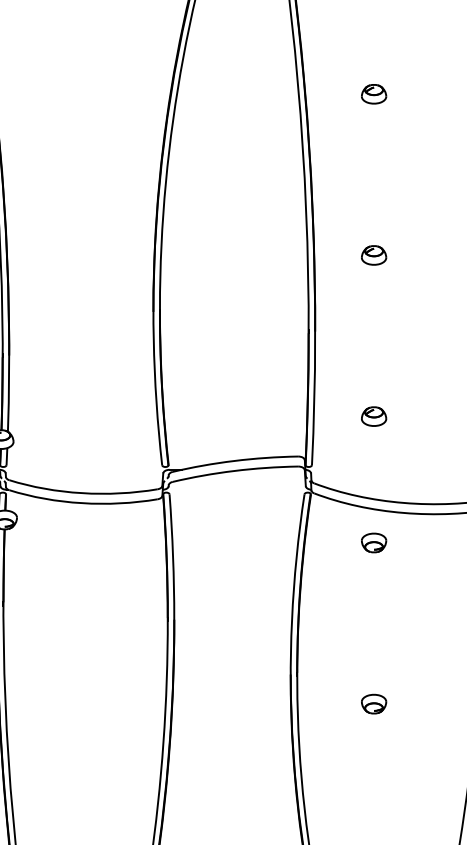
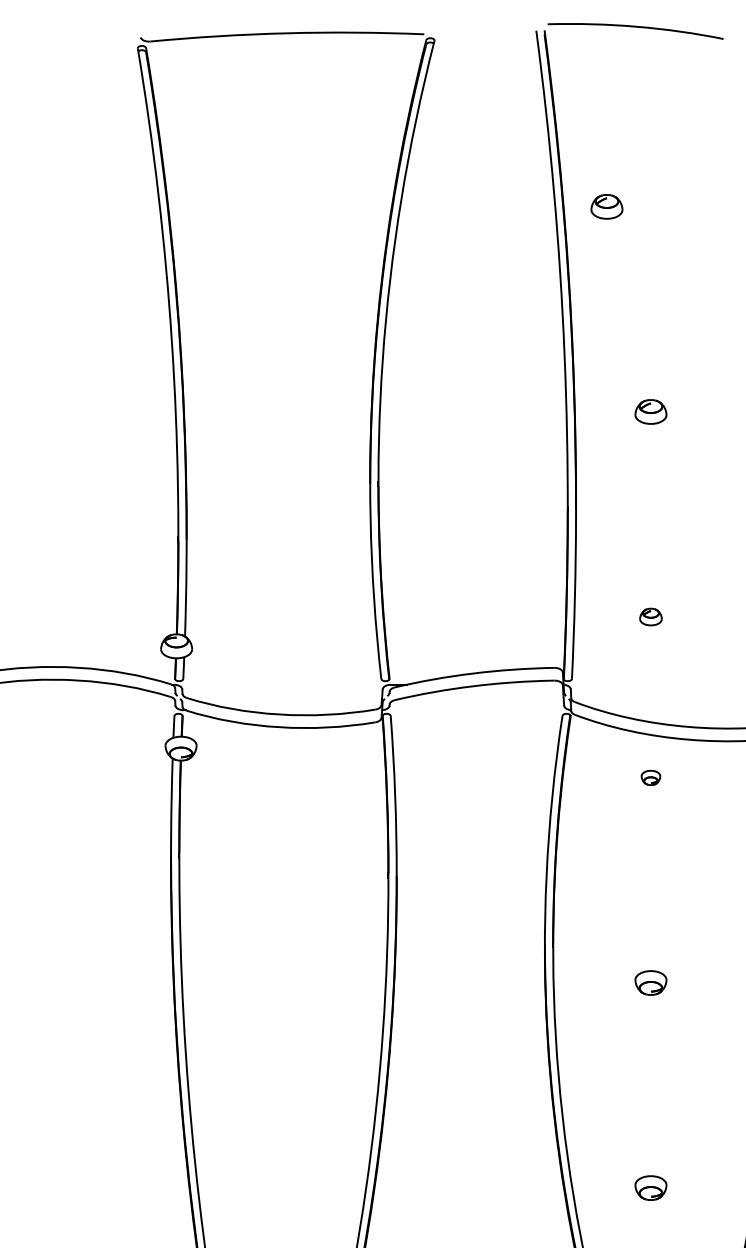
part: (373, 93) -> (606, 206), moved
part: (373, 416) -> (650, 616), size x0.7
part: (373, 542) -> (650, 777), size x0.6

